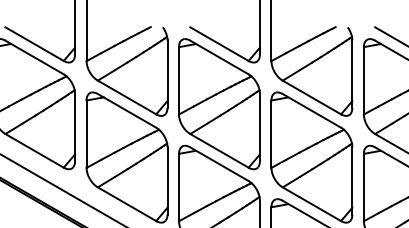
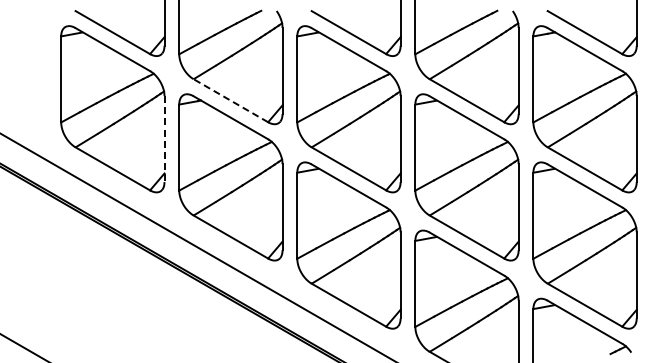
line: (126, 97) -> (230, 100), solid -> dashed
line: (75, 127) -> (164, 139), solid -> dashed

